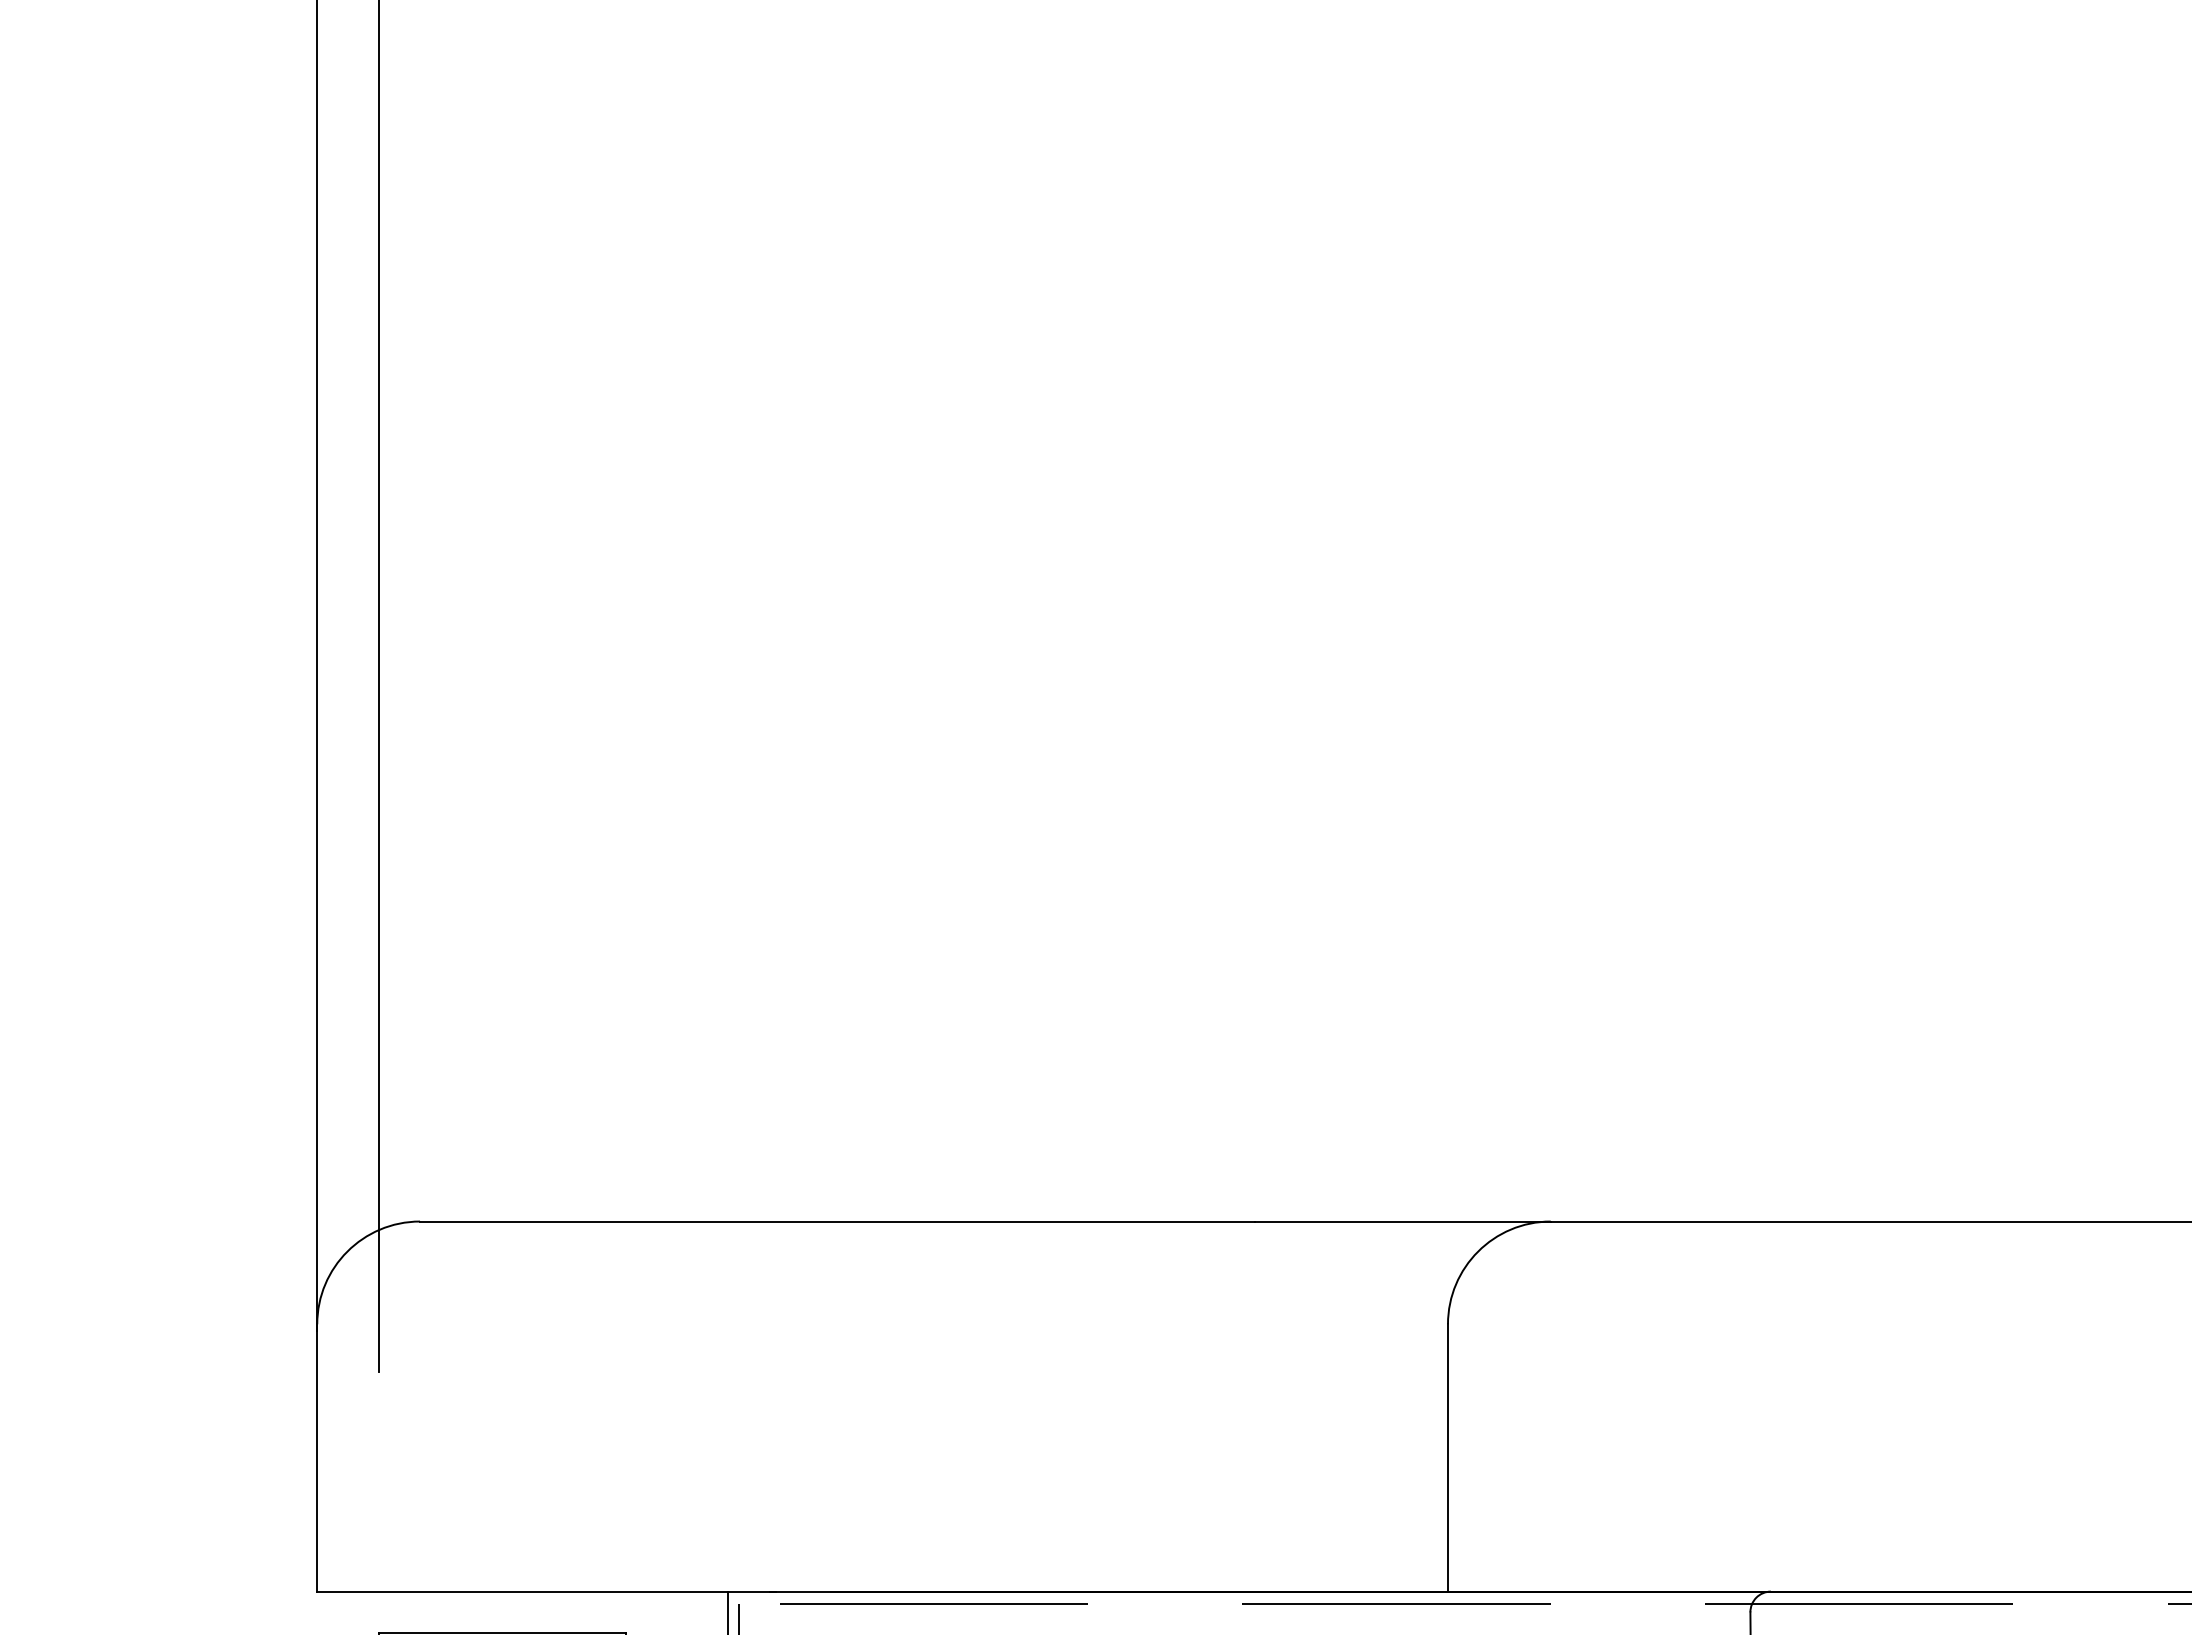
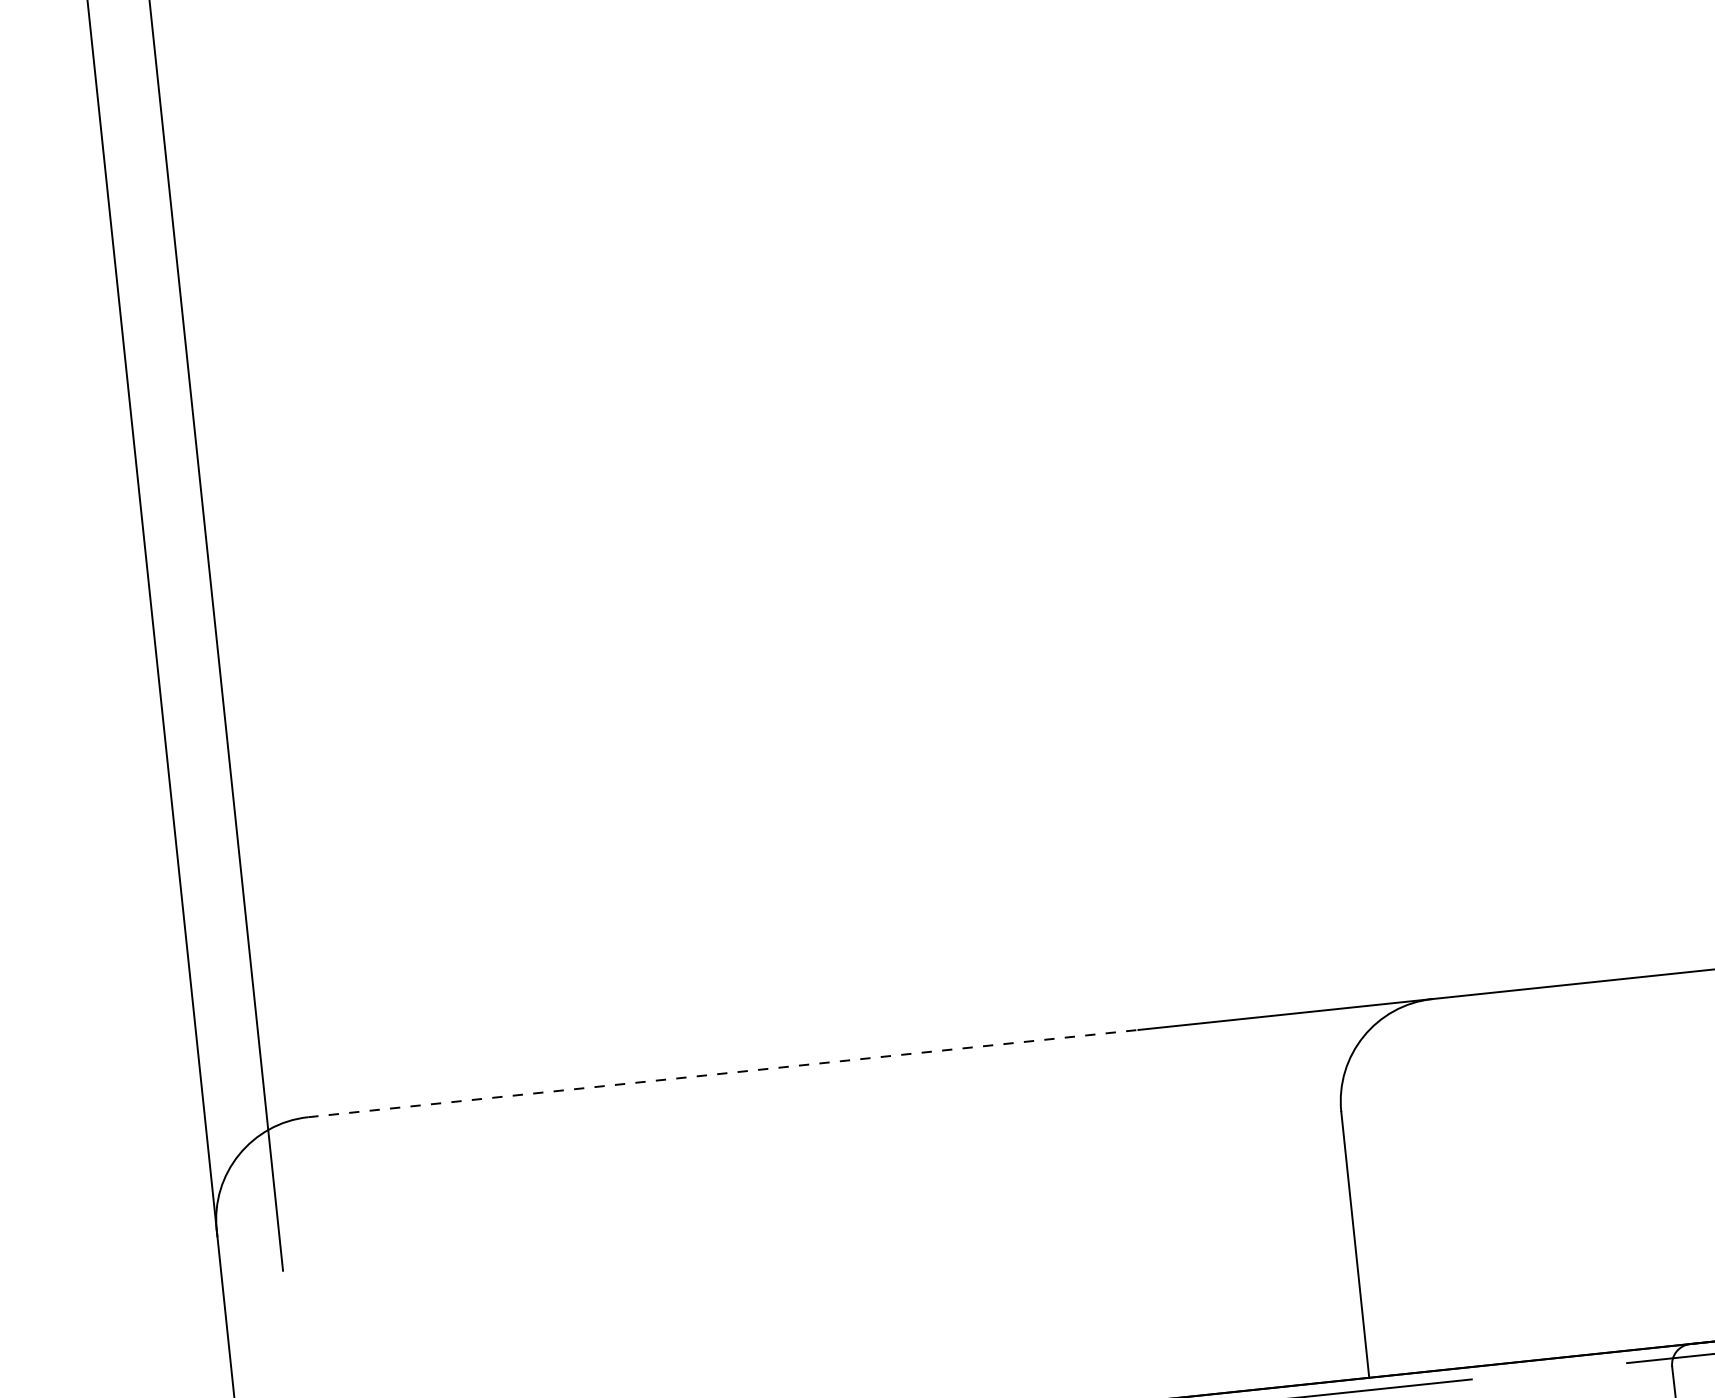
line: (837, 1221) -> (723, 1073), solid -> dashed

